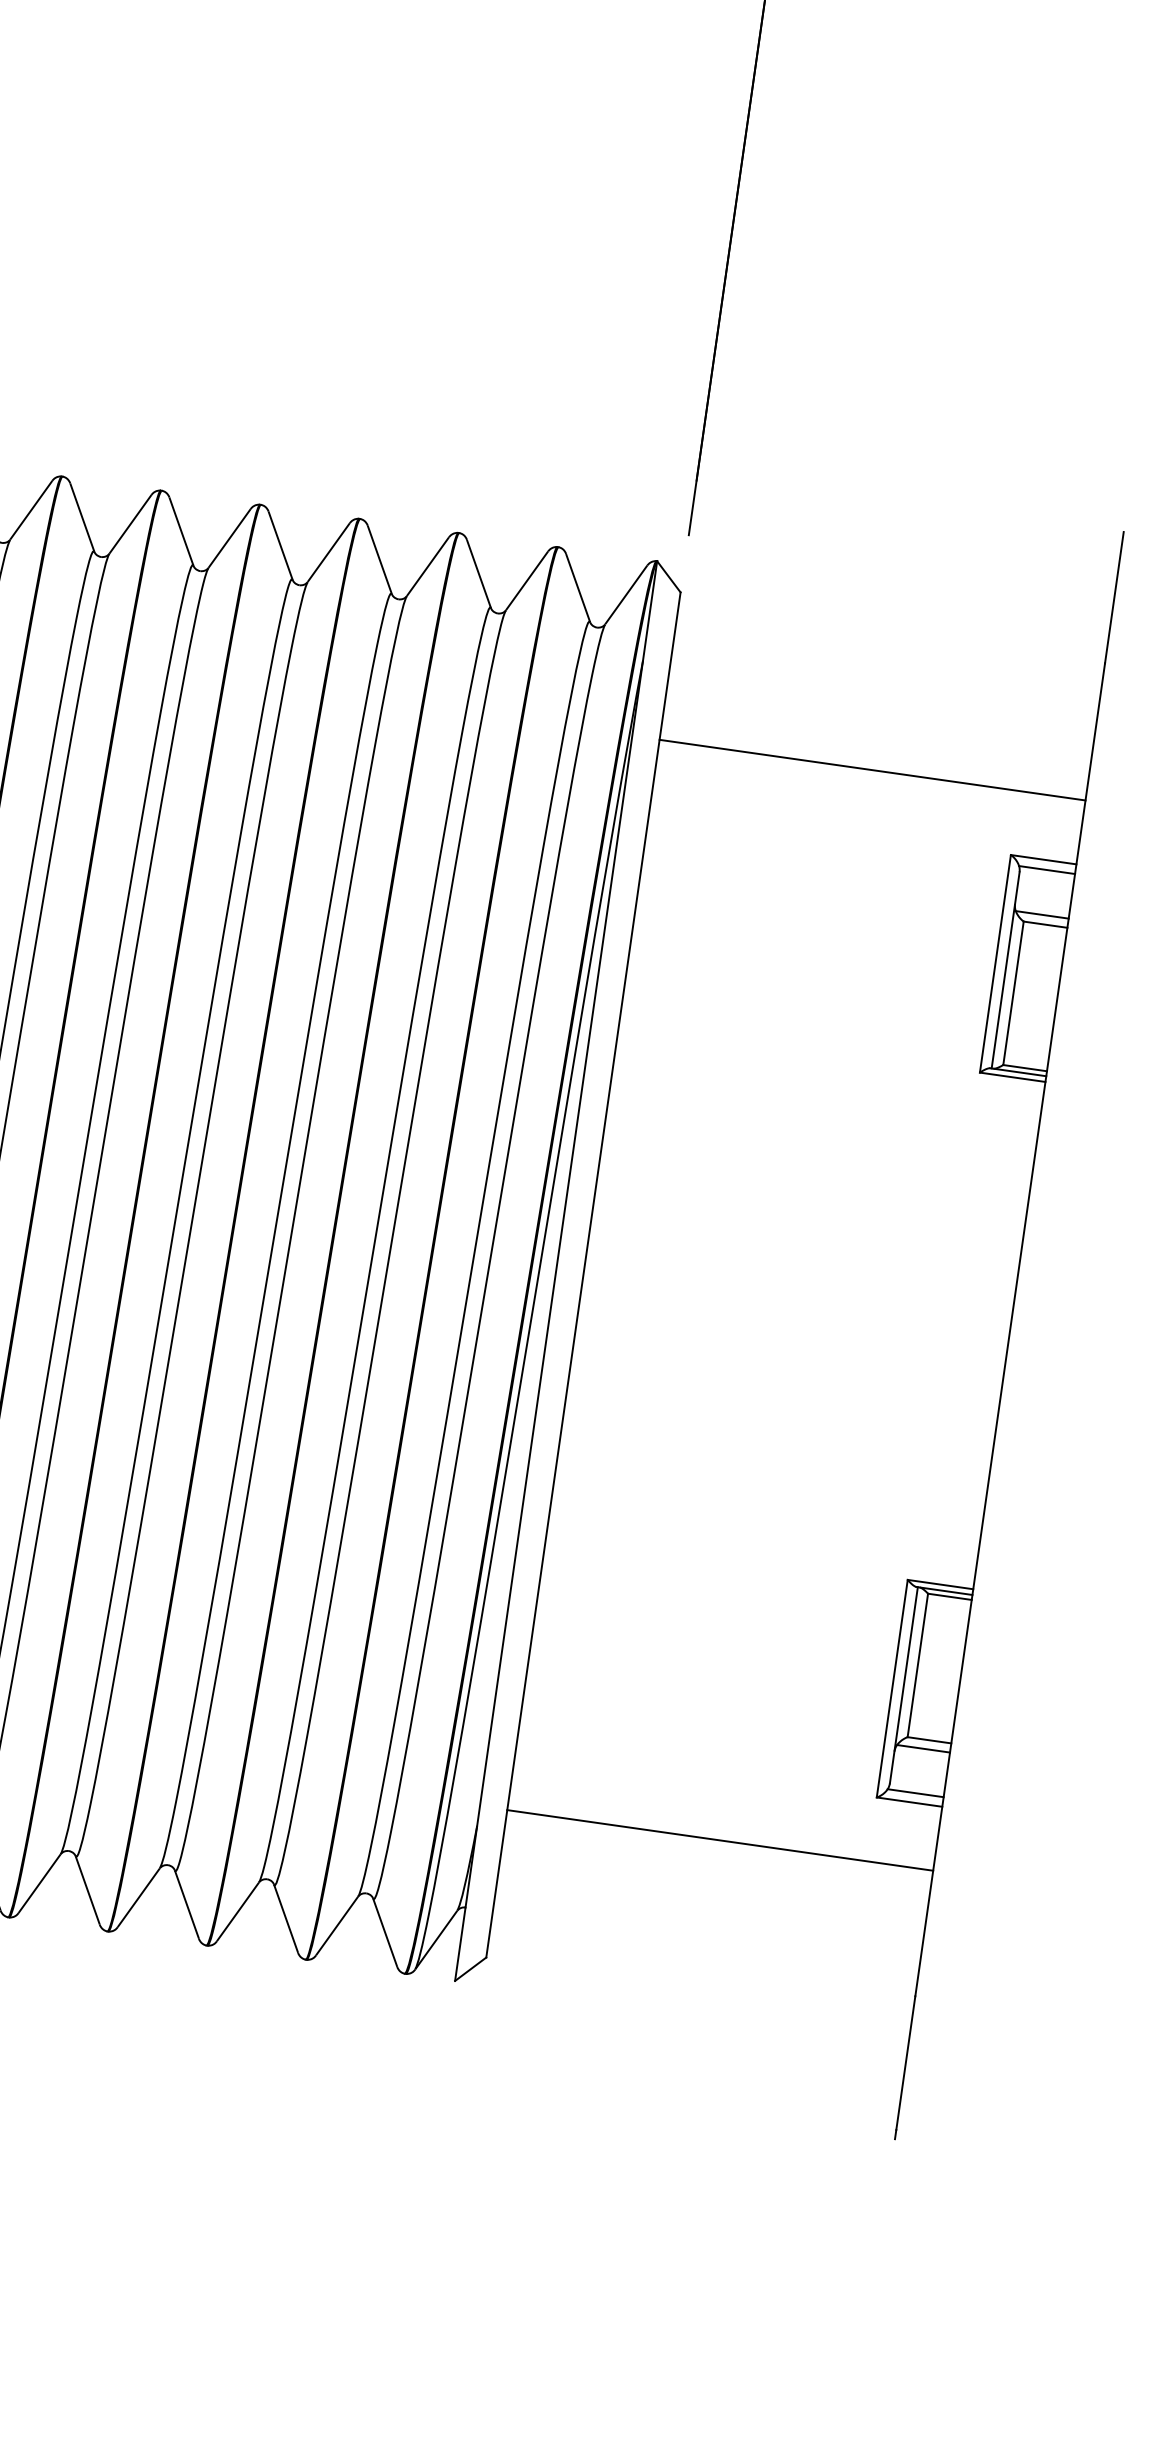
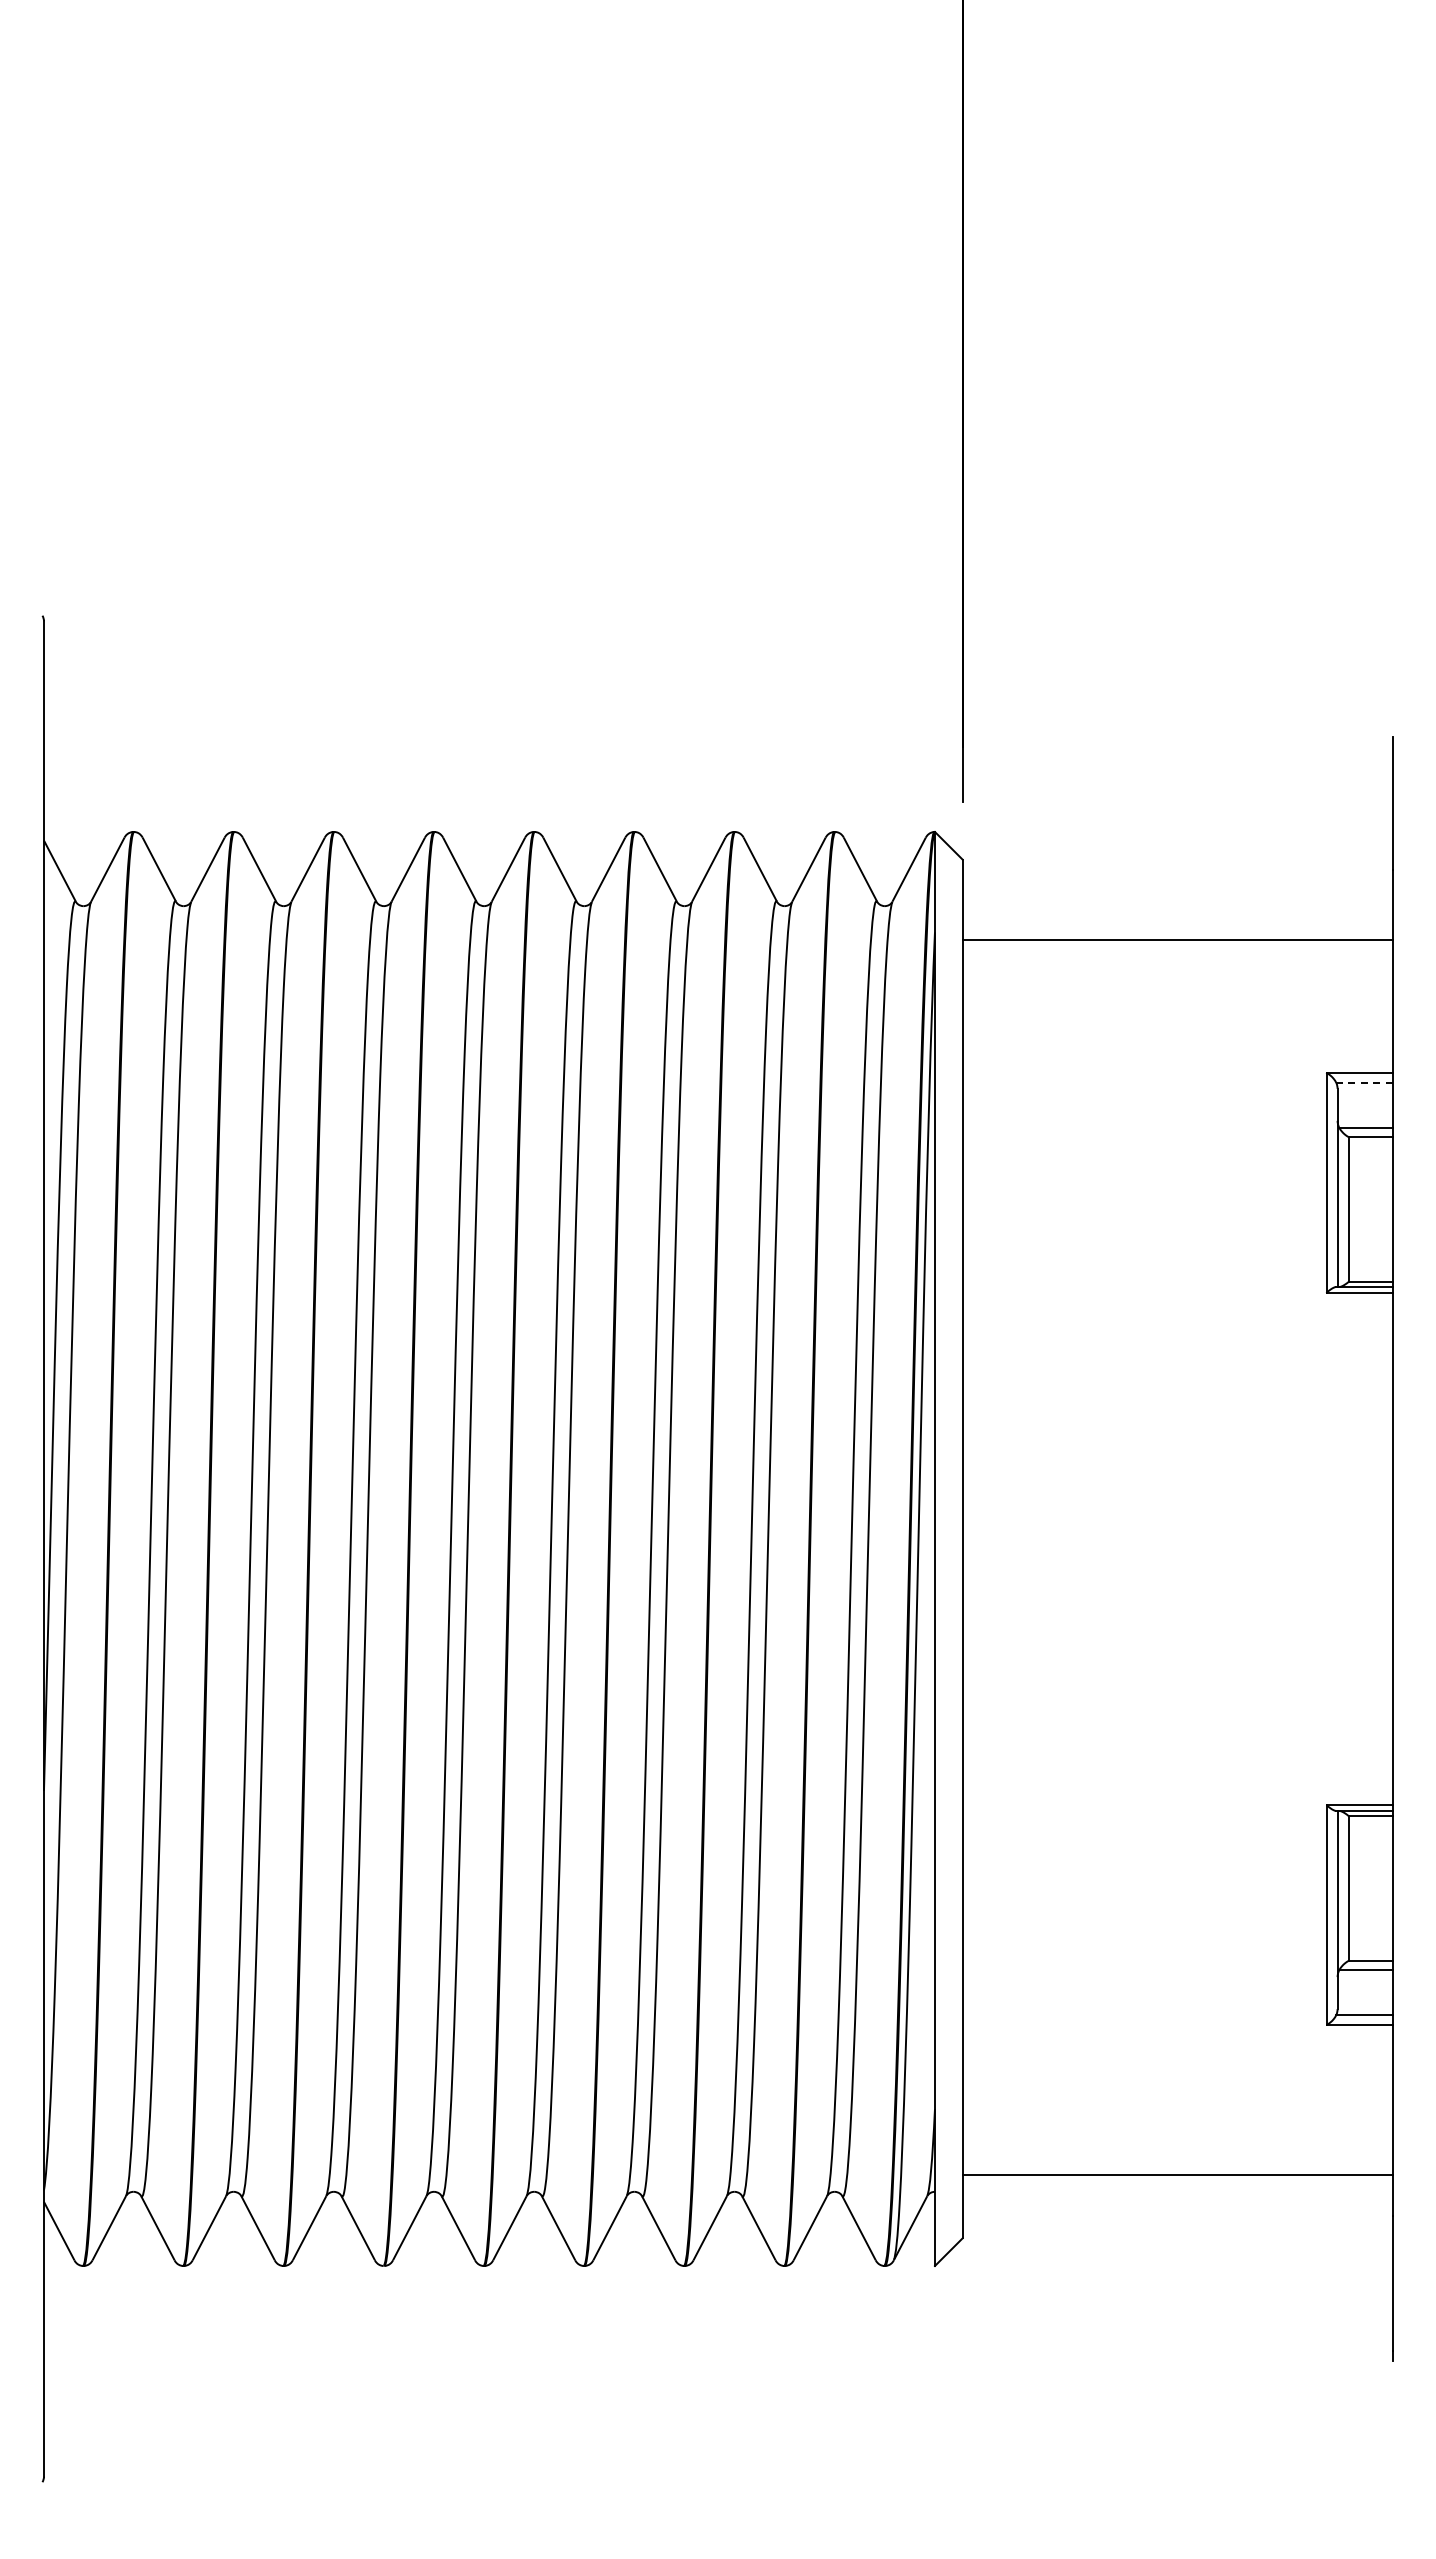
line: (872, 770) -> (1177, 940), moved
line: (1047, 869) -> (1364, 1082), solid -> dashed
line: (720, 1840) -> (1177, 2174), moved

